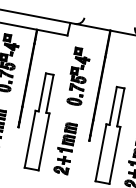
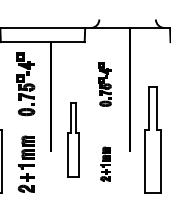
part: (77, 76) -> (104, 84), size x0.7
part: (40, 120) -> (73, 139), size x0.7
part: (65, 147) -> (105, 163), size x0.6

